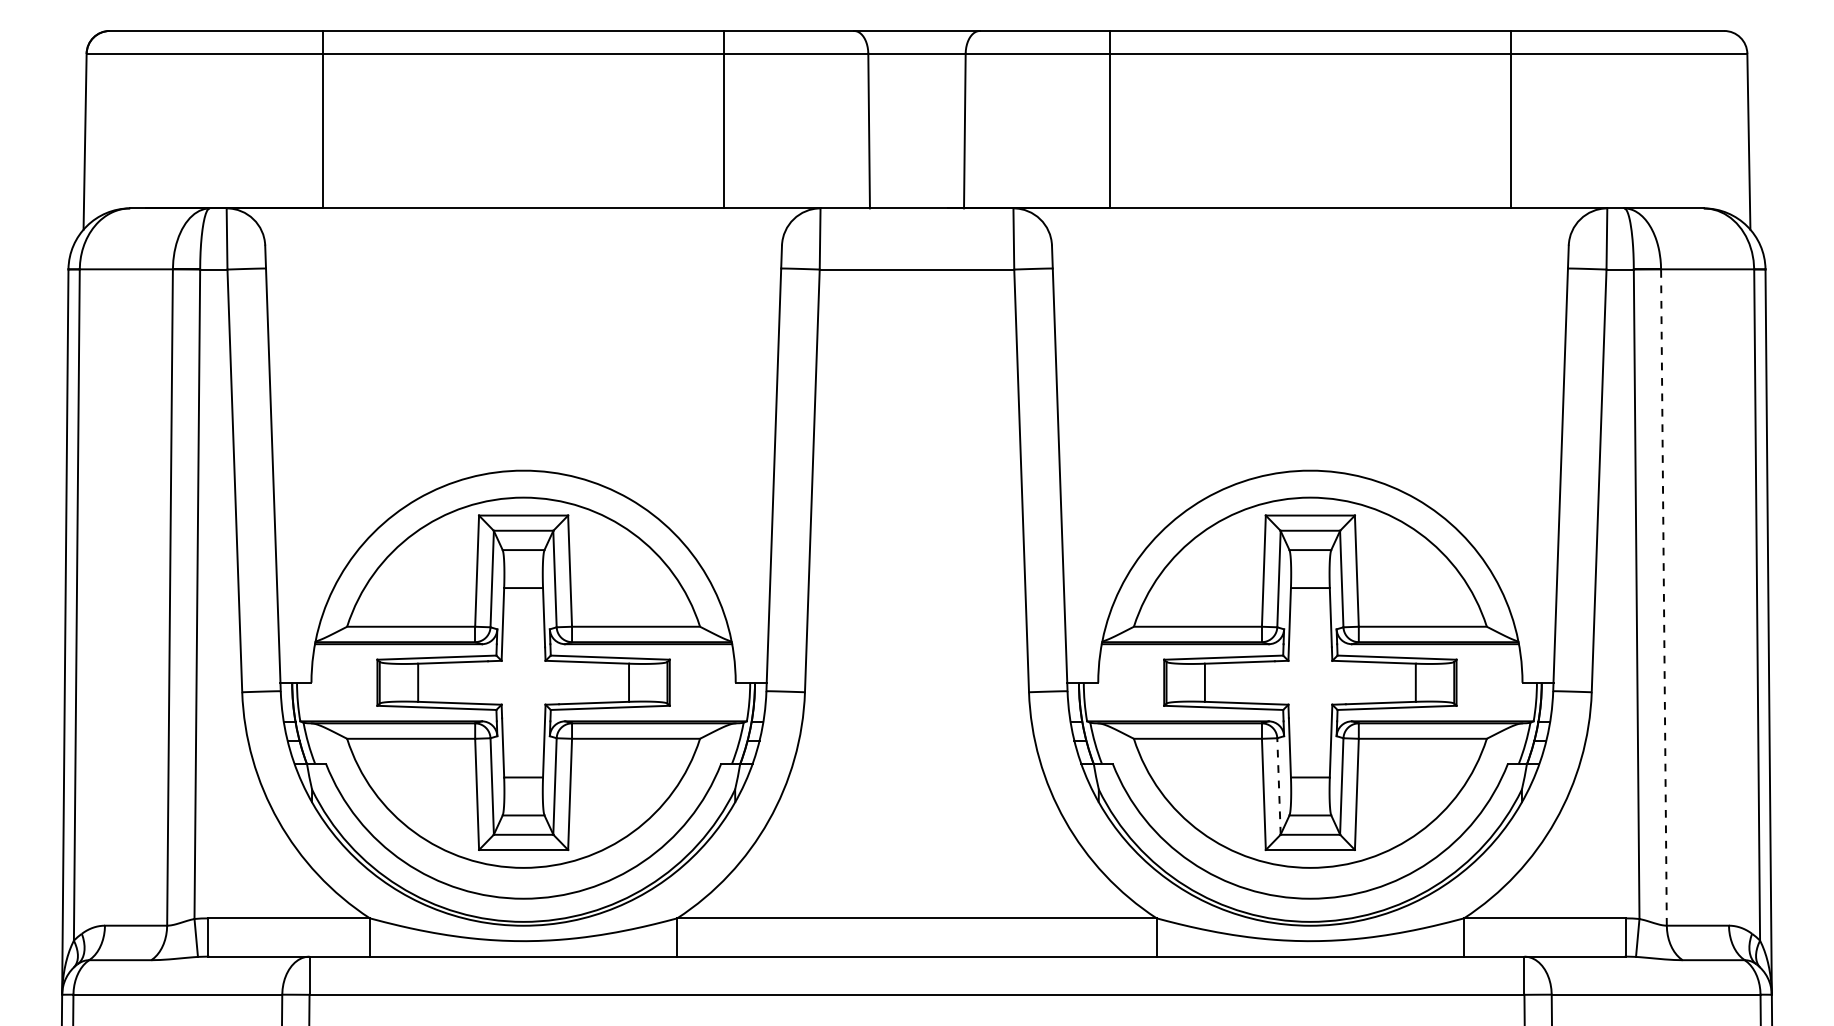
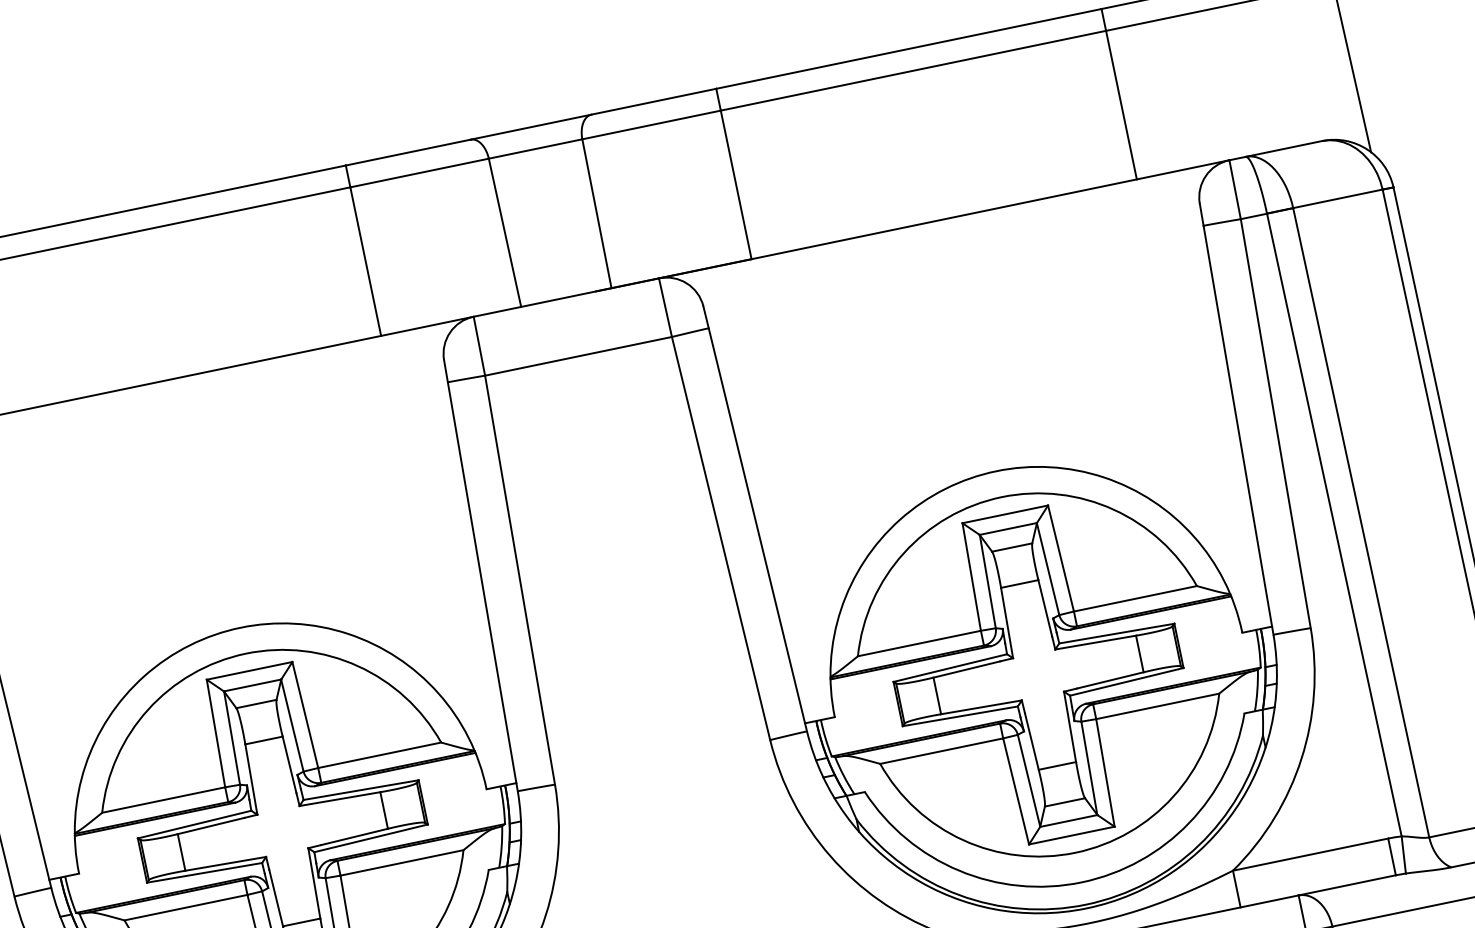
line: (1663, 597) -> (1360, 522), dashed -> solid
line: (1278, 785) -> (1028, 779), dashed -> solid

